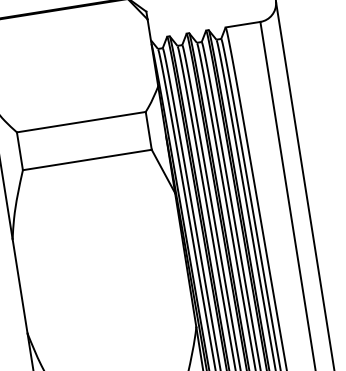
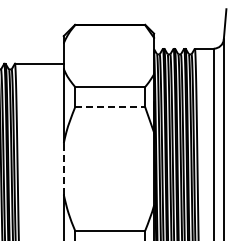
line: (87, 159) -> (110, 107), solid -> dashed
line: (19, 287) -> (63, 169), solid -> dashed

